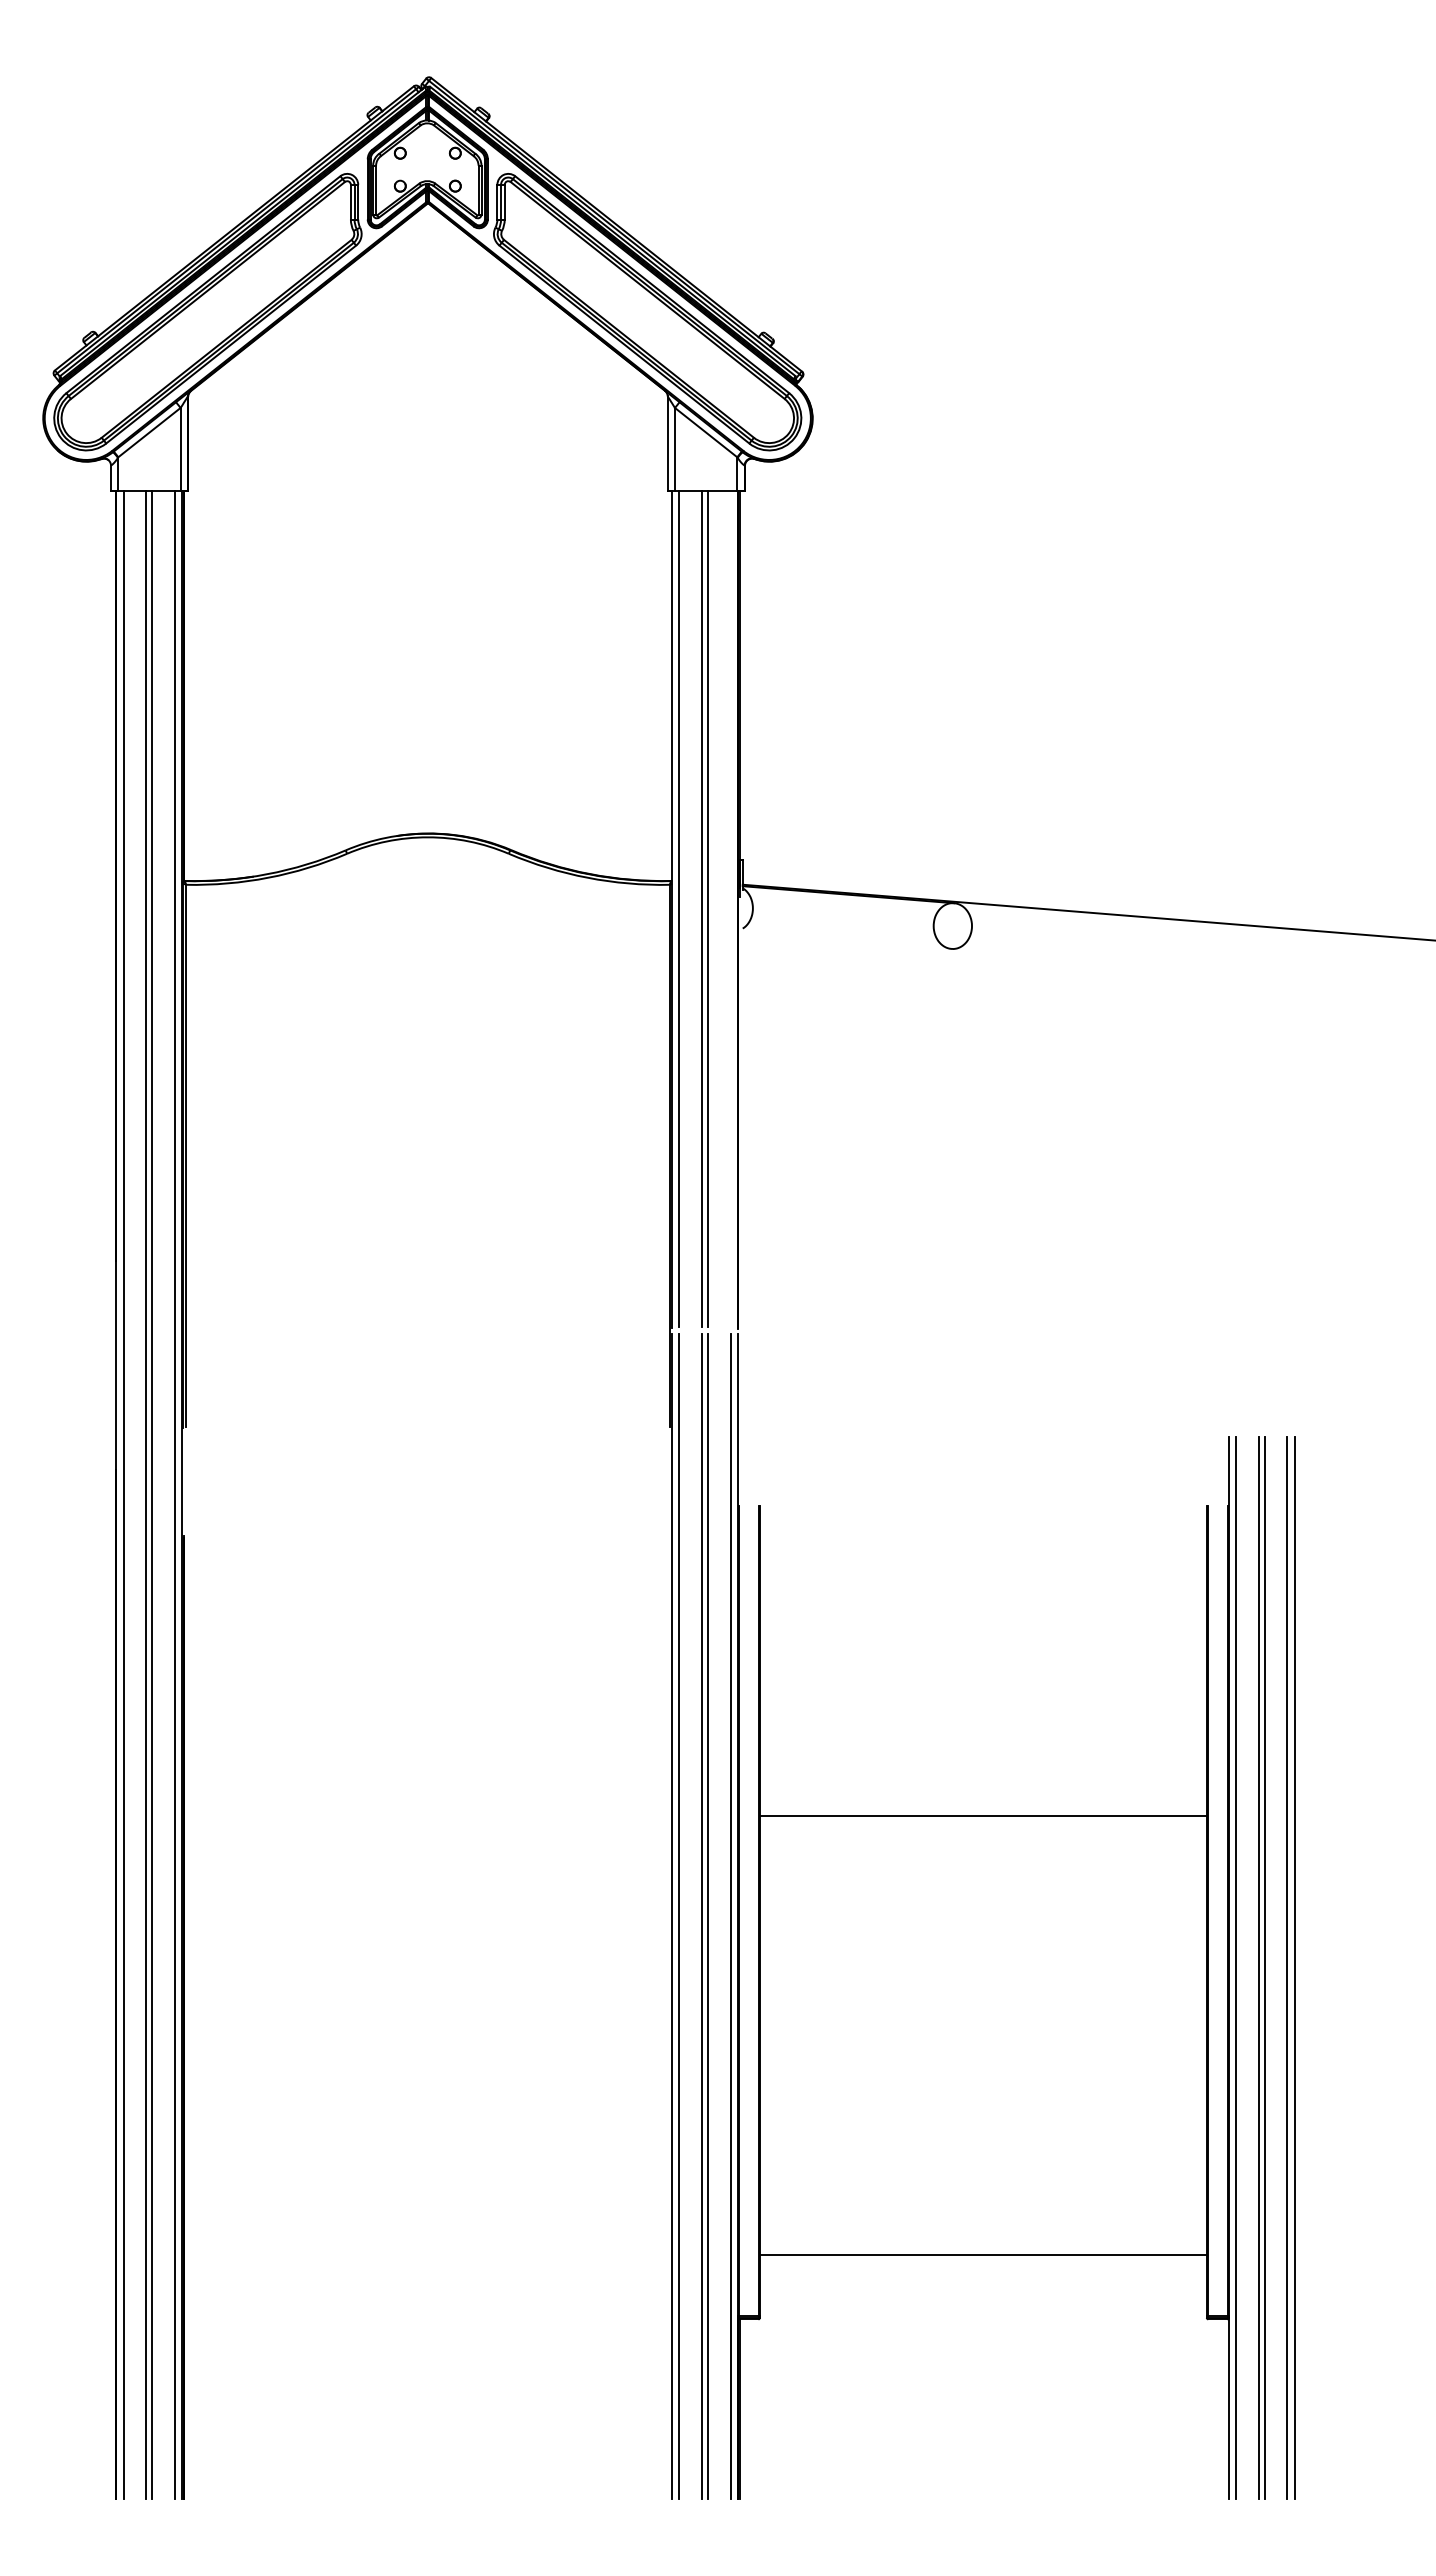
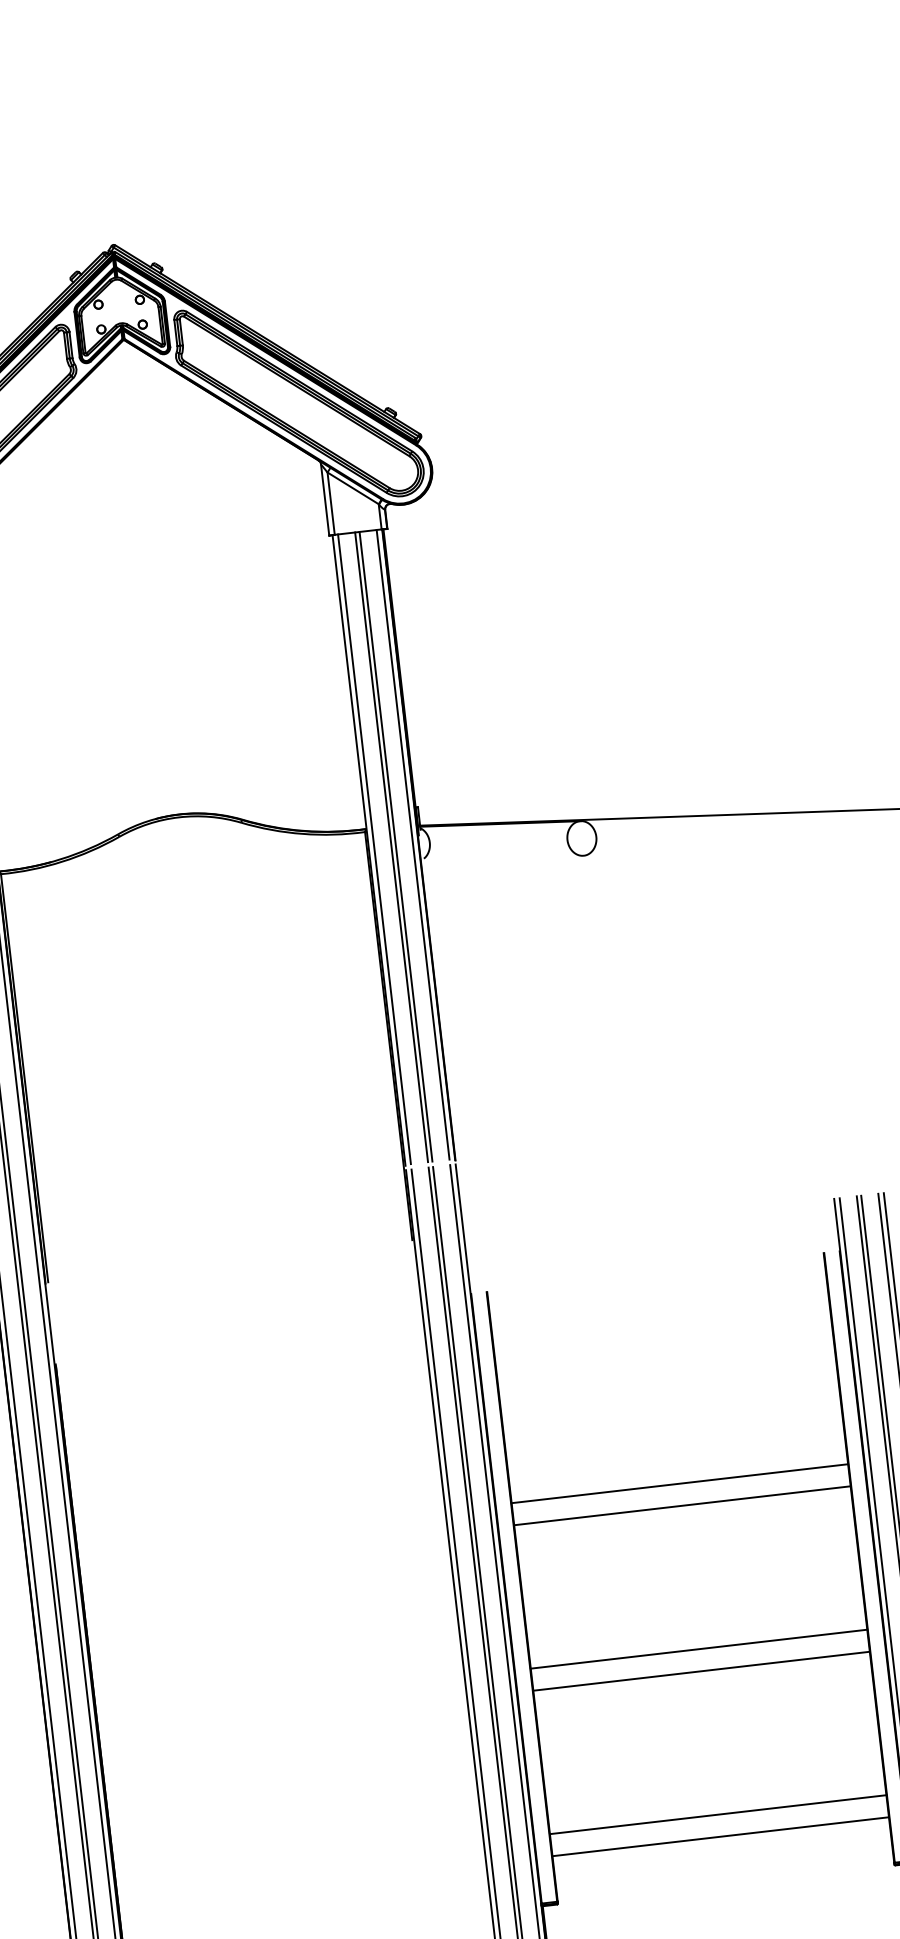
line: (730, 908) -> (412, 844), added
line: (982, 1786) -> (679, 1483), added
line: (982, 2006) -> (698, 1649), added
line: (982, 2035) -> (700, 1671), added
line: (982, 2225) -> (717, 1814), added

